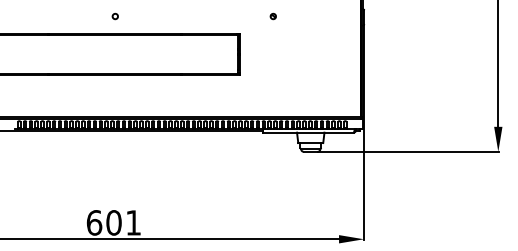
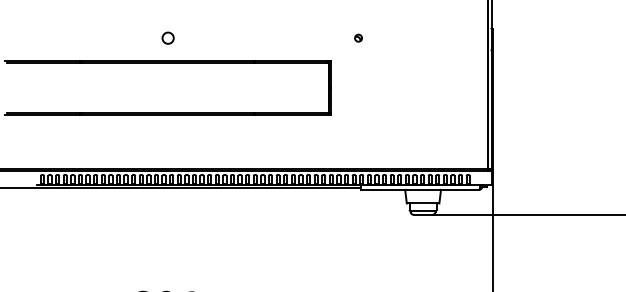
circle: (114, 16) -> (166, 38), size x1.6
part: (272, 16) -> (357, 38), moved

